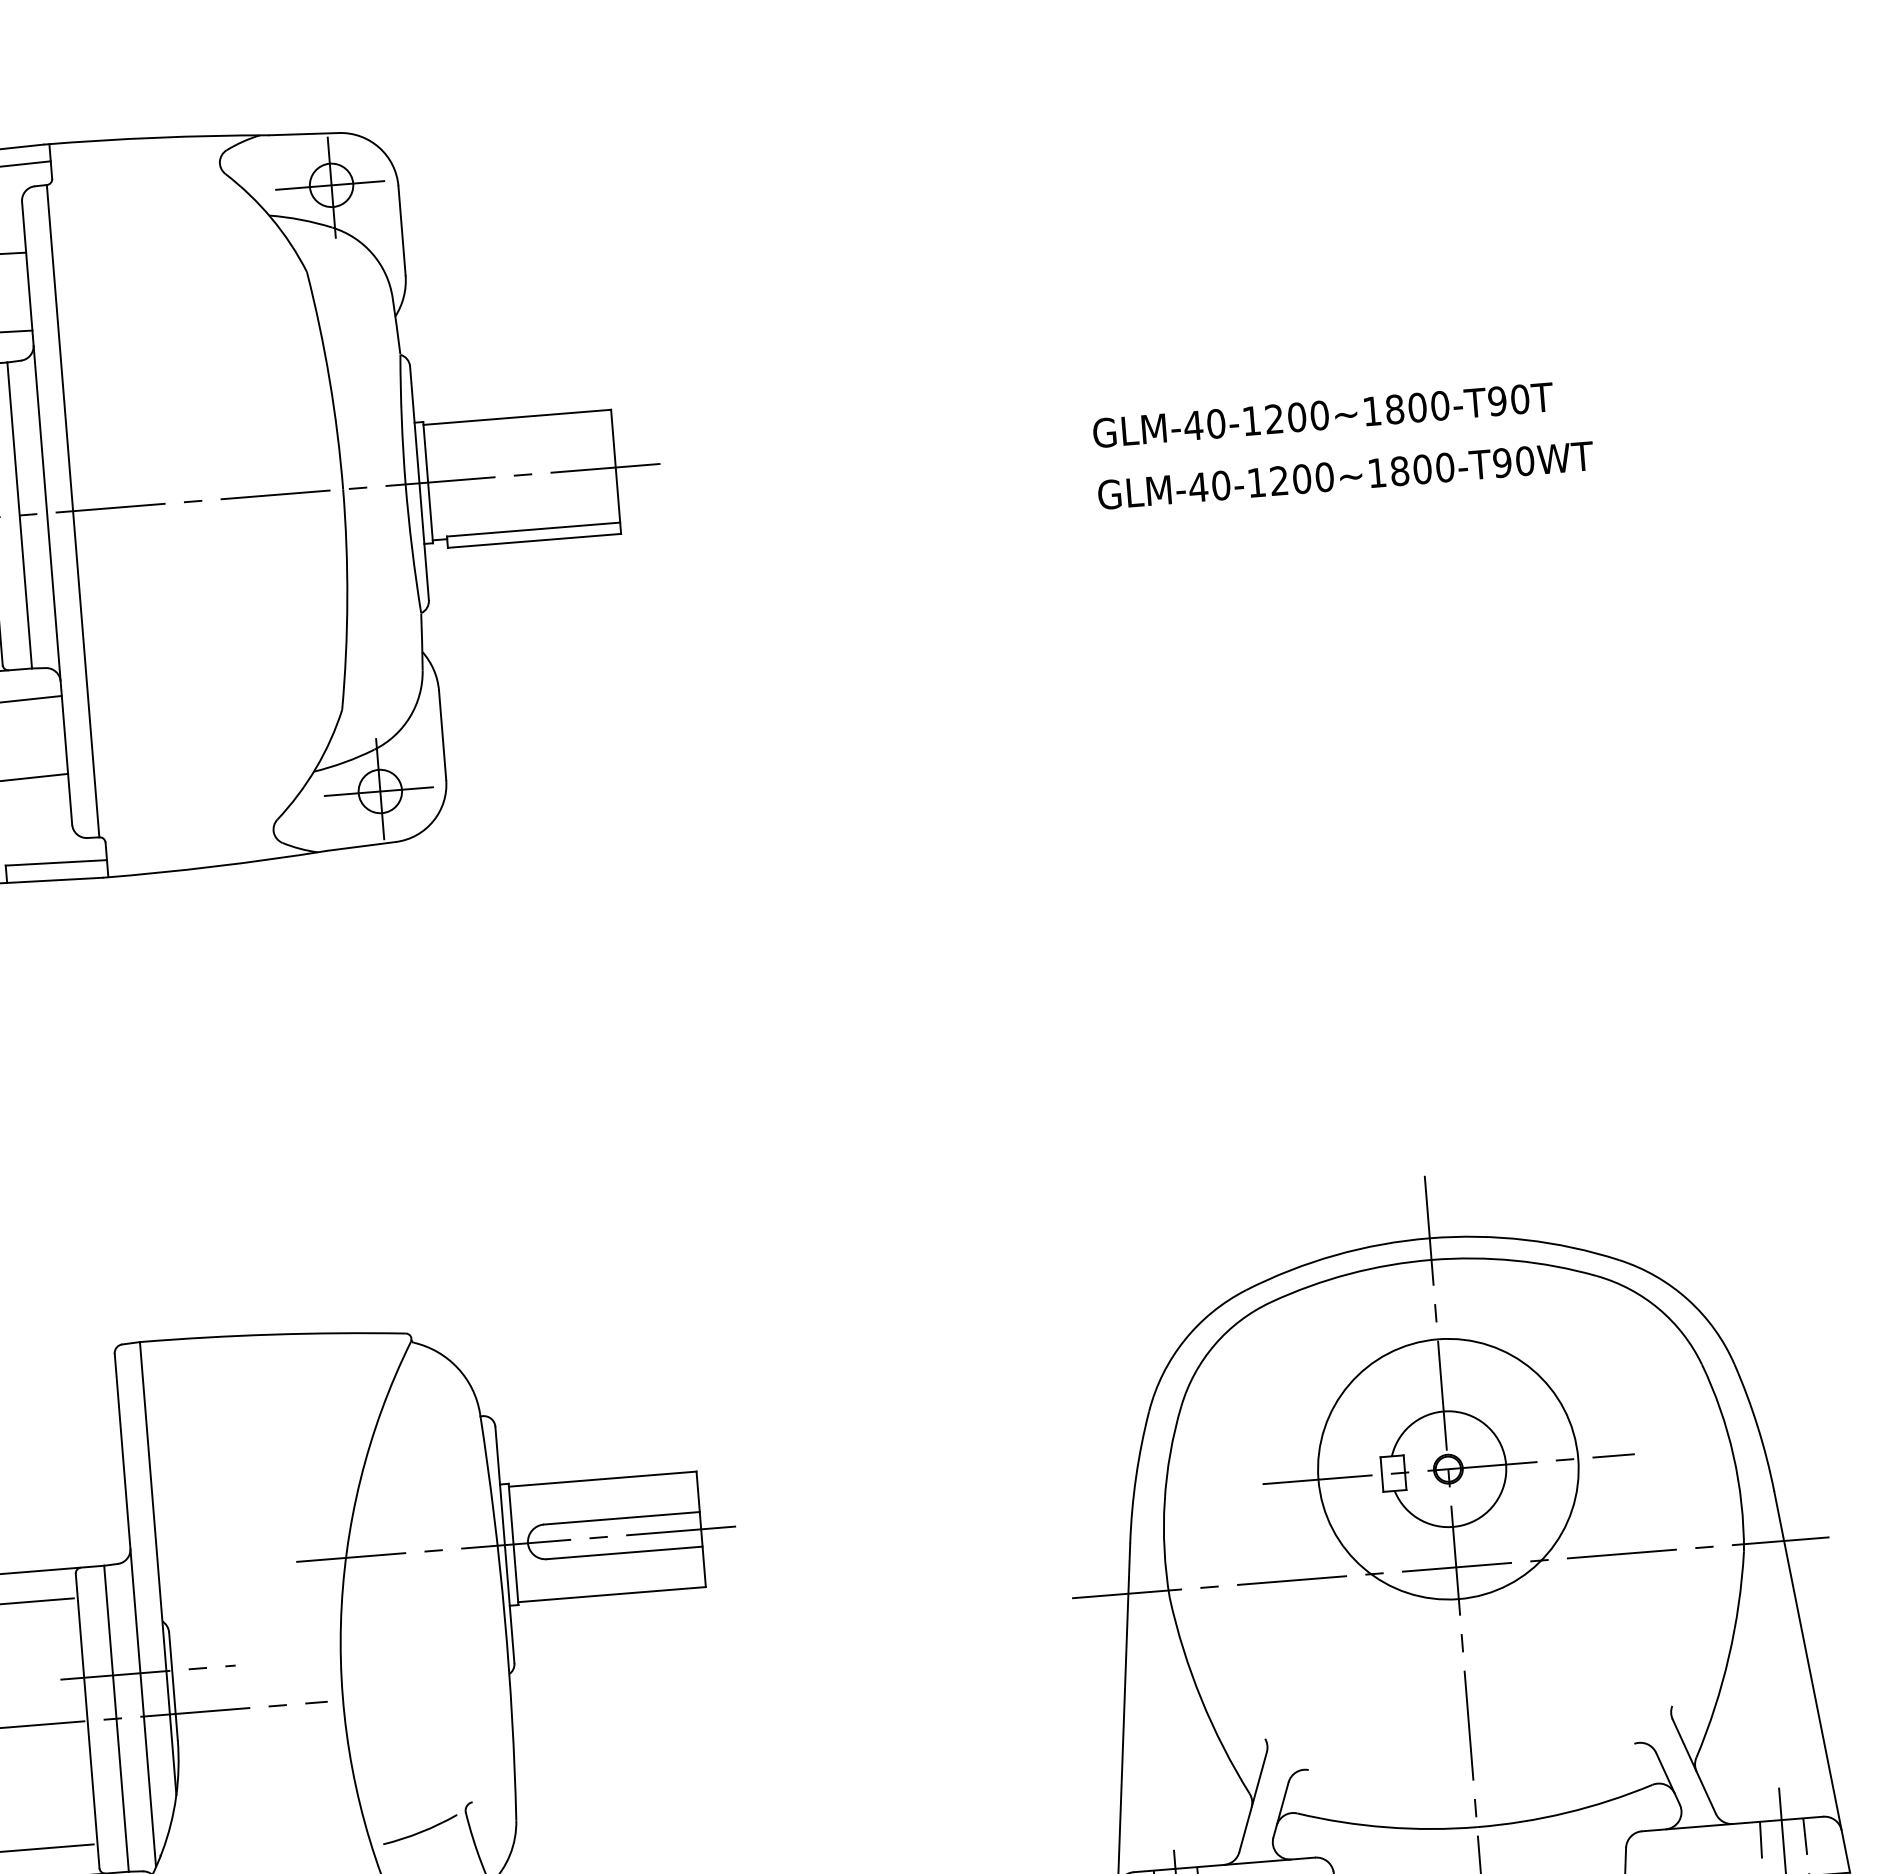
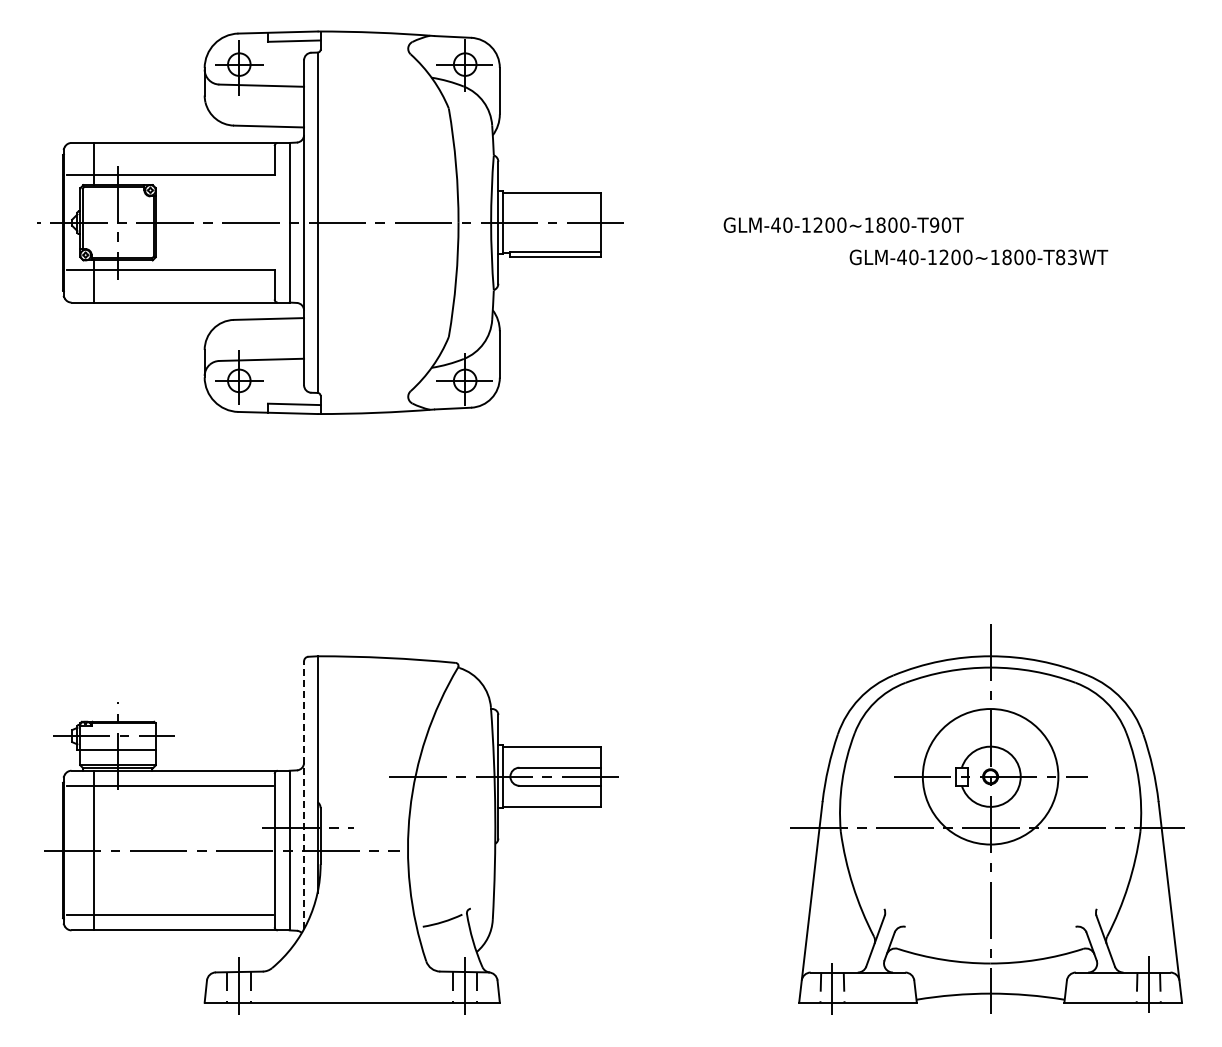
text: (1322, 413) -> (843, 224), moved
text: (1513, 462) -> (1066, 257), GLM-40-1200~1800-T90WT -> GLM-40-1200~1800-T83WT
line: (136, 1610) -> (304, 795), solid -> dashed

